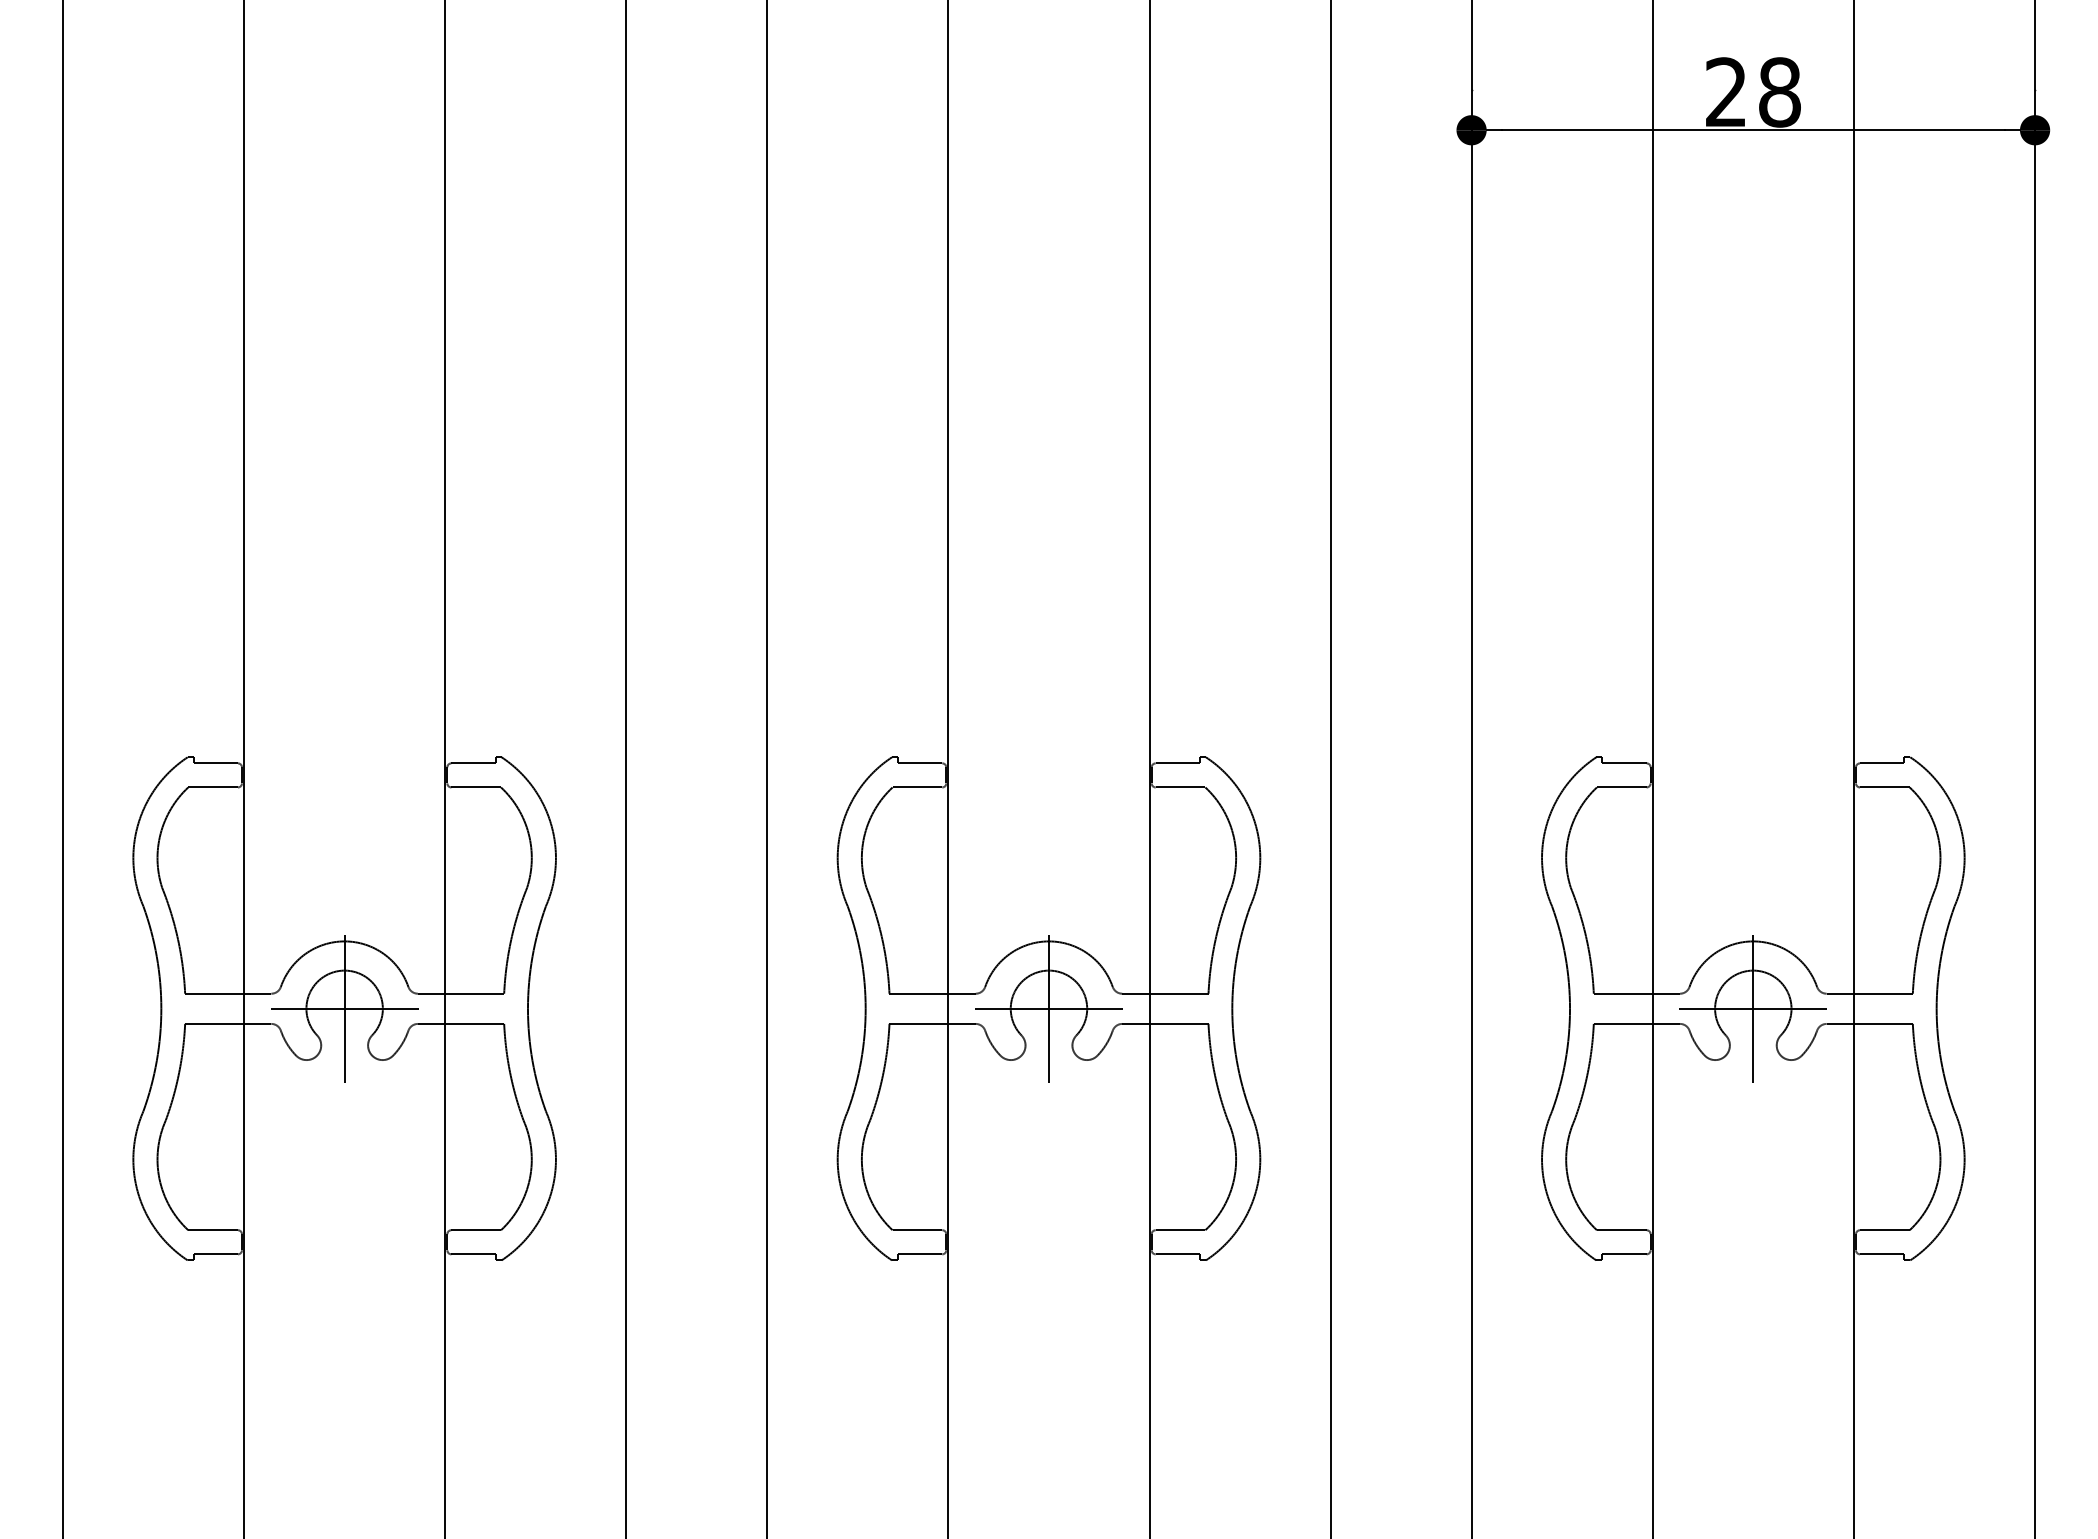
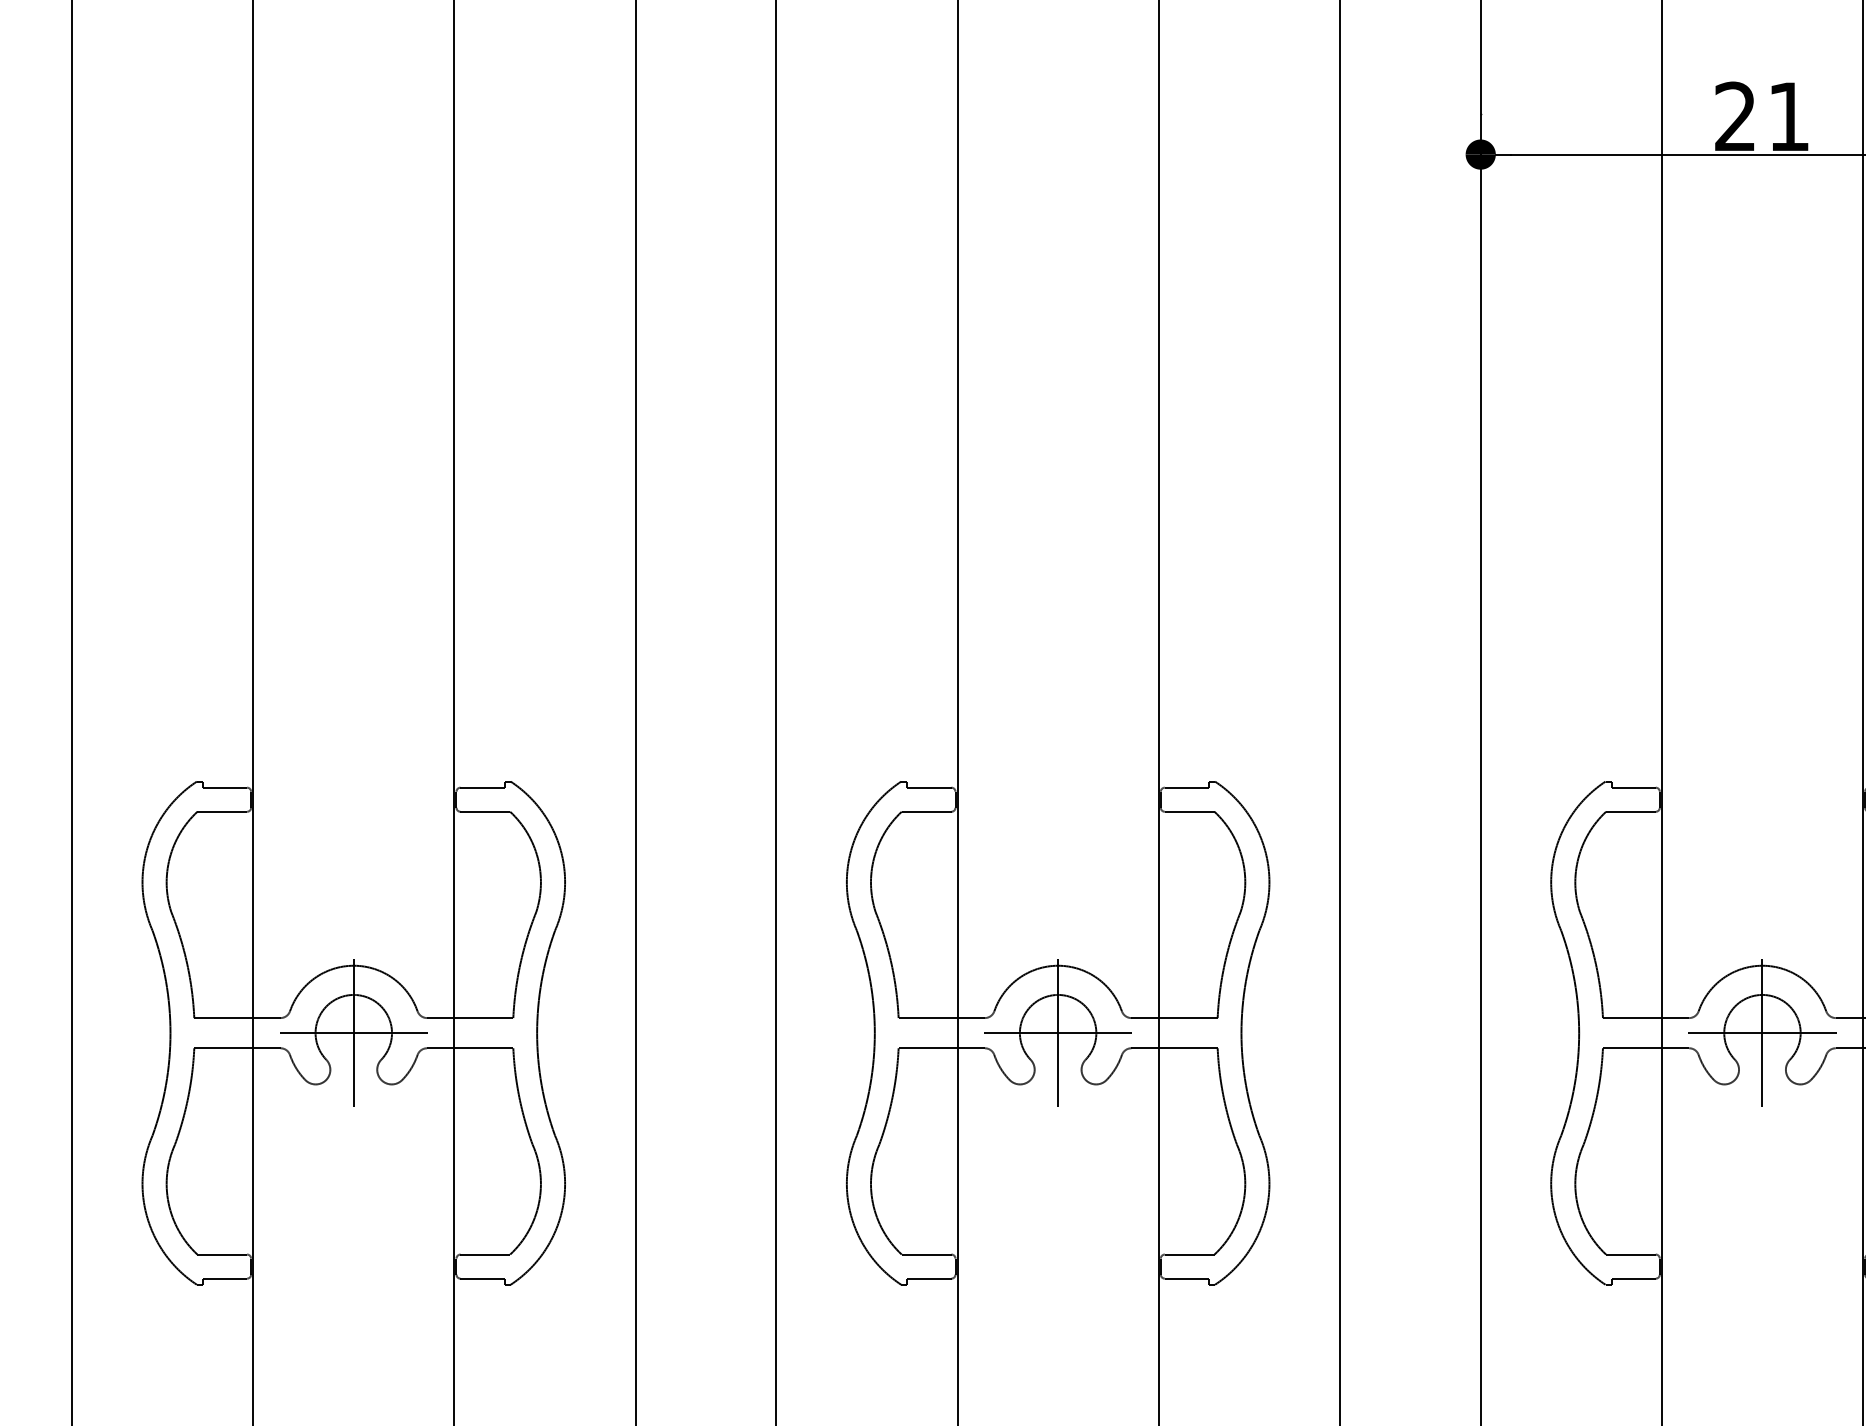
text: (1779, 92) -> (1788, 116), 28 -> 21

